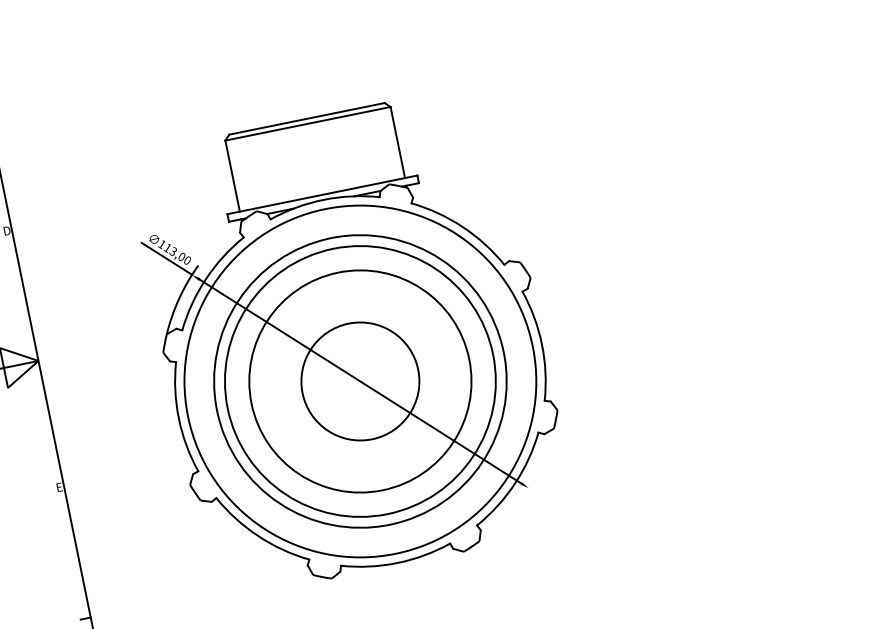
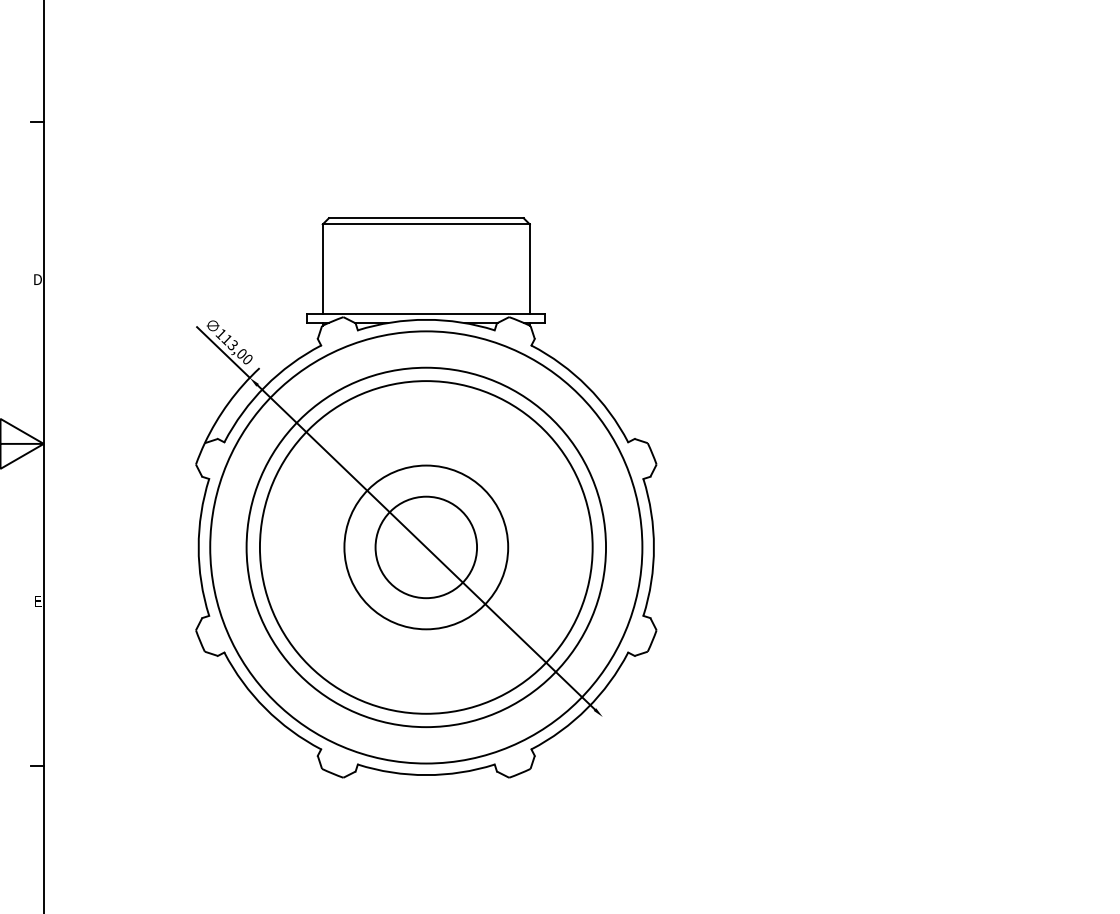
circle: (359, 380) -> (425, 546), size x0.6
circle: (359, 380) -> (425, 546), size x0.7

